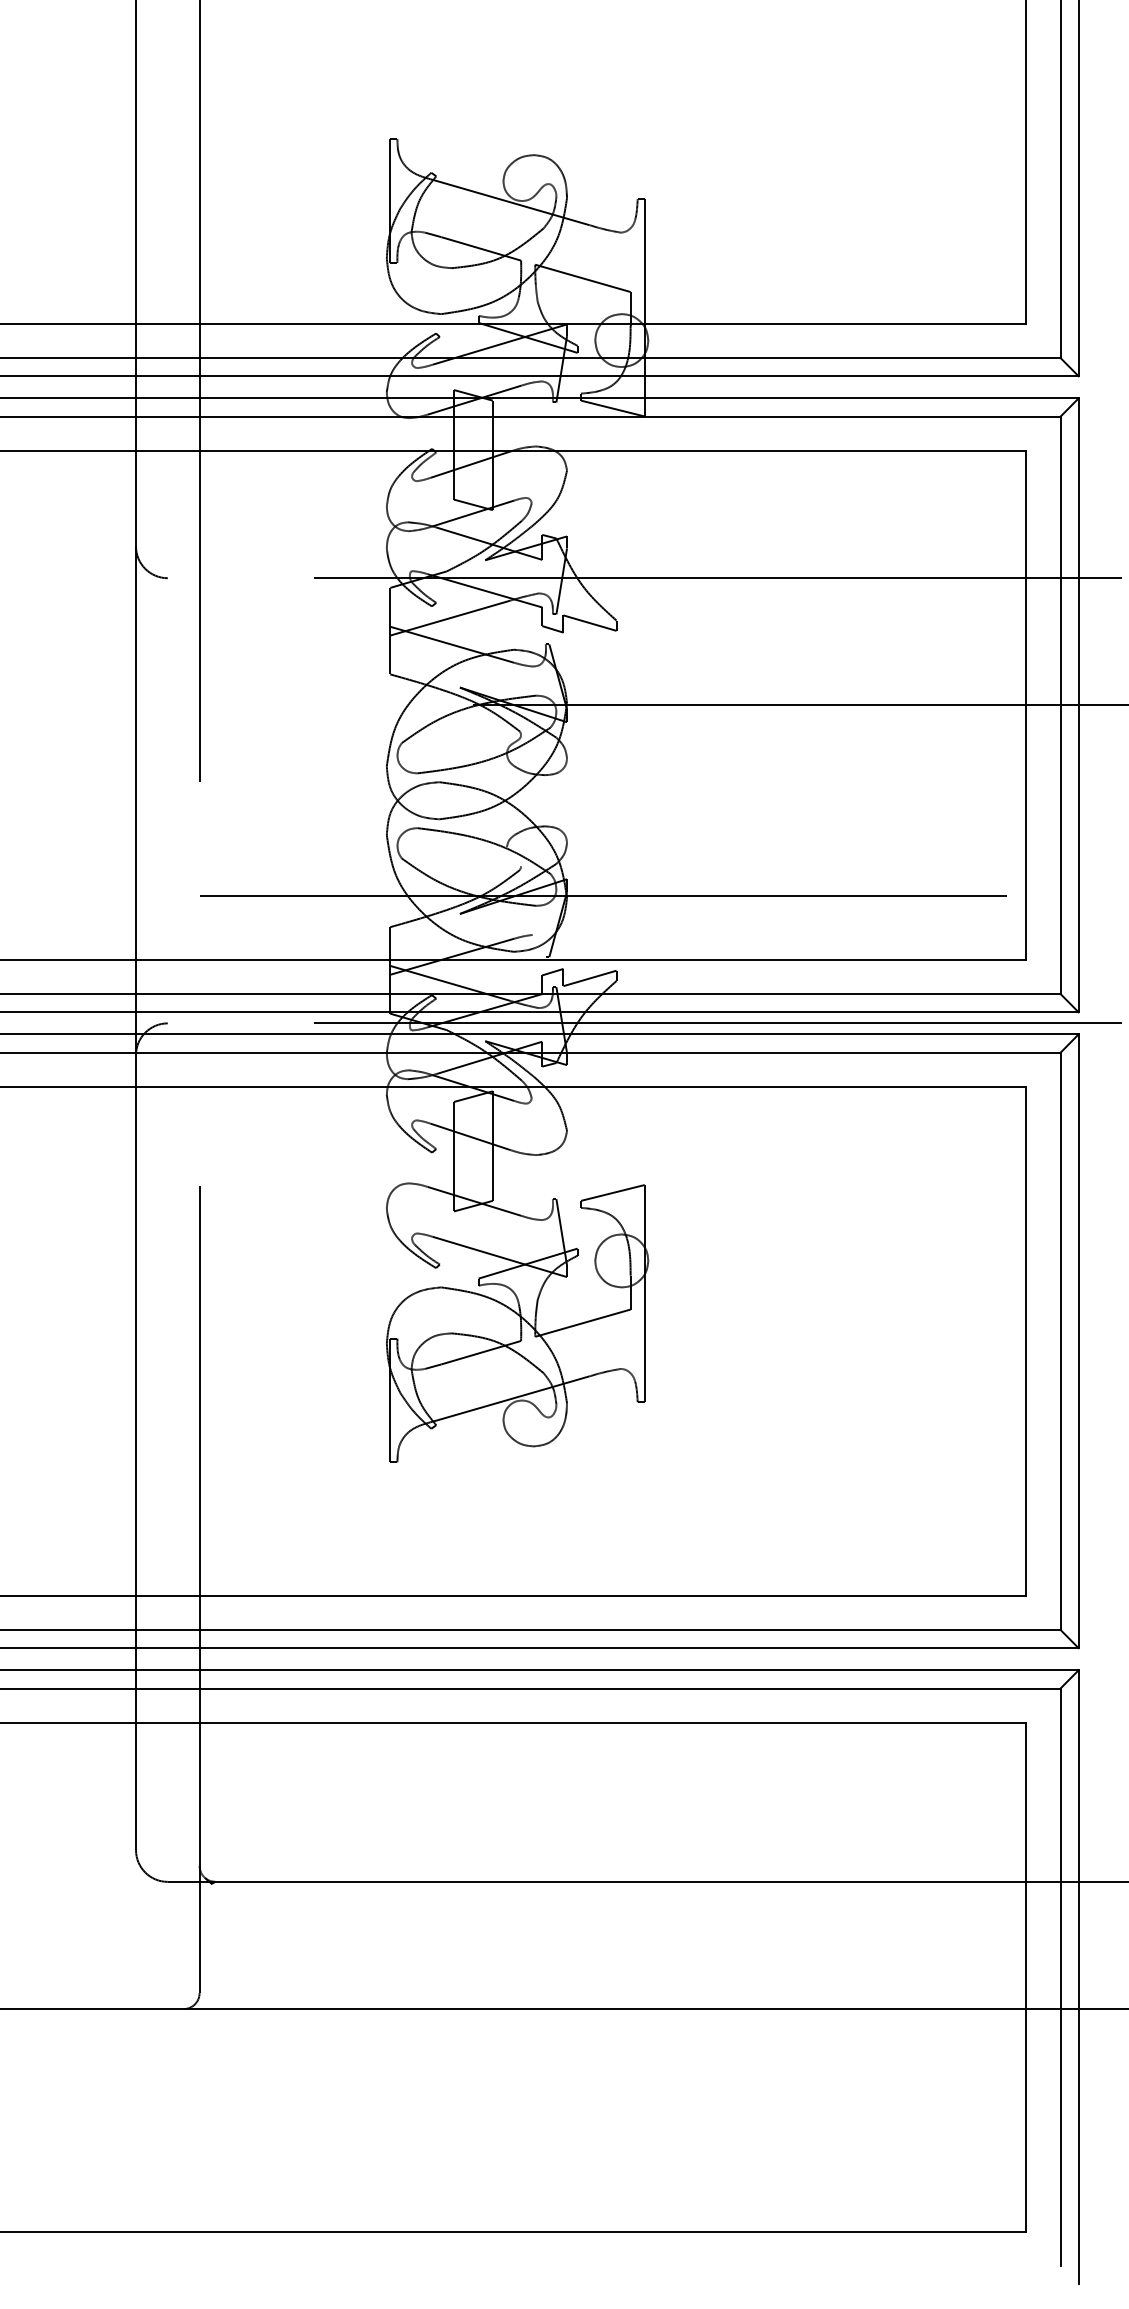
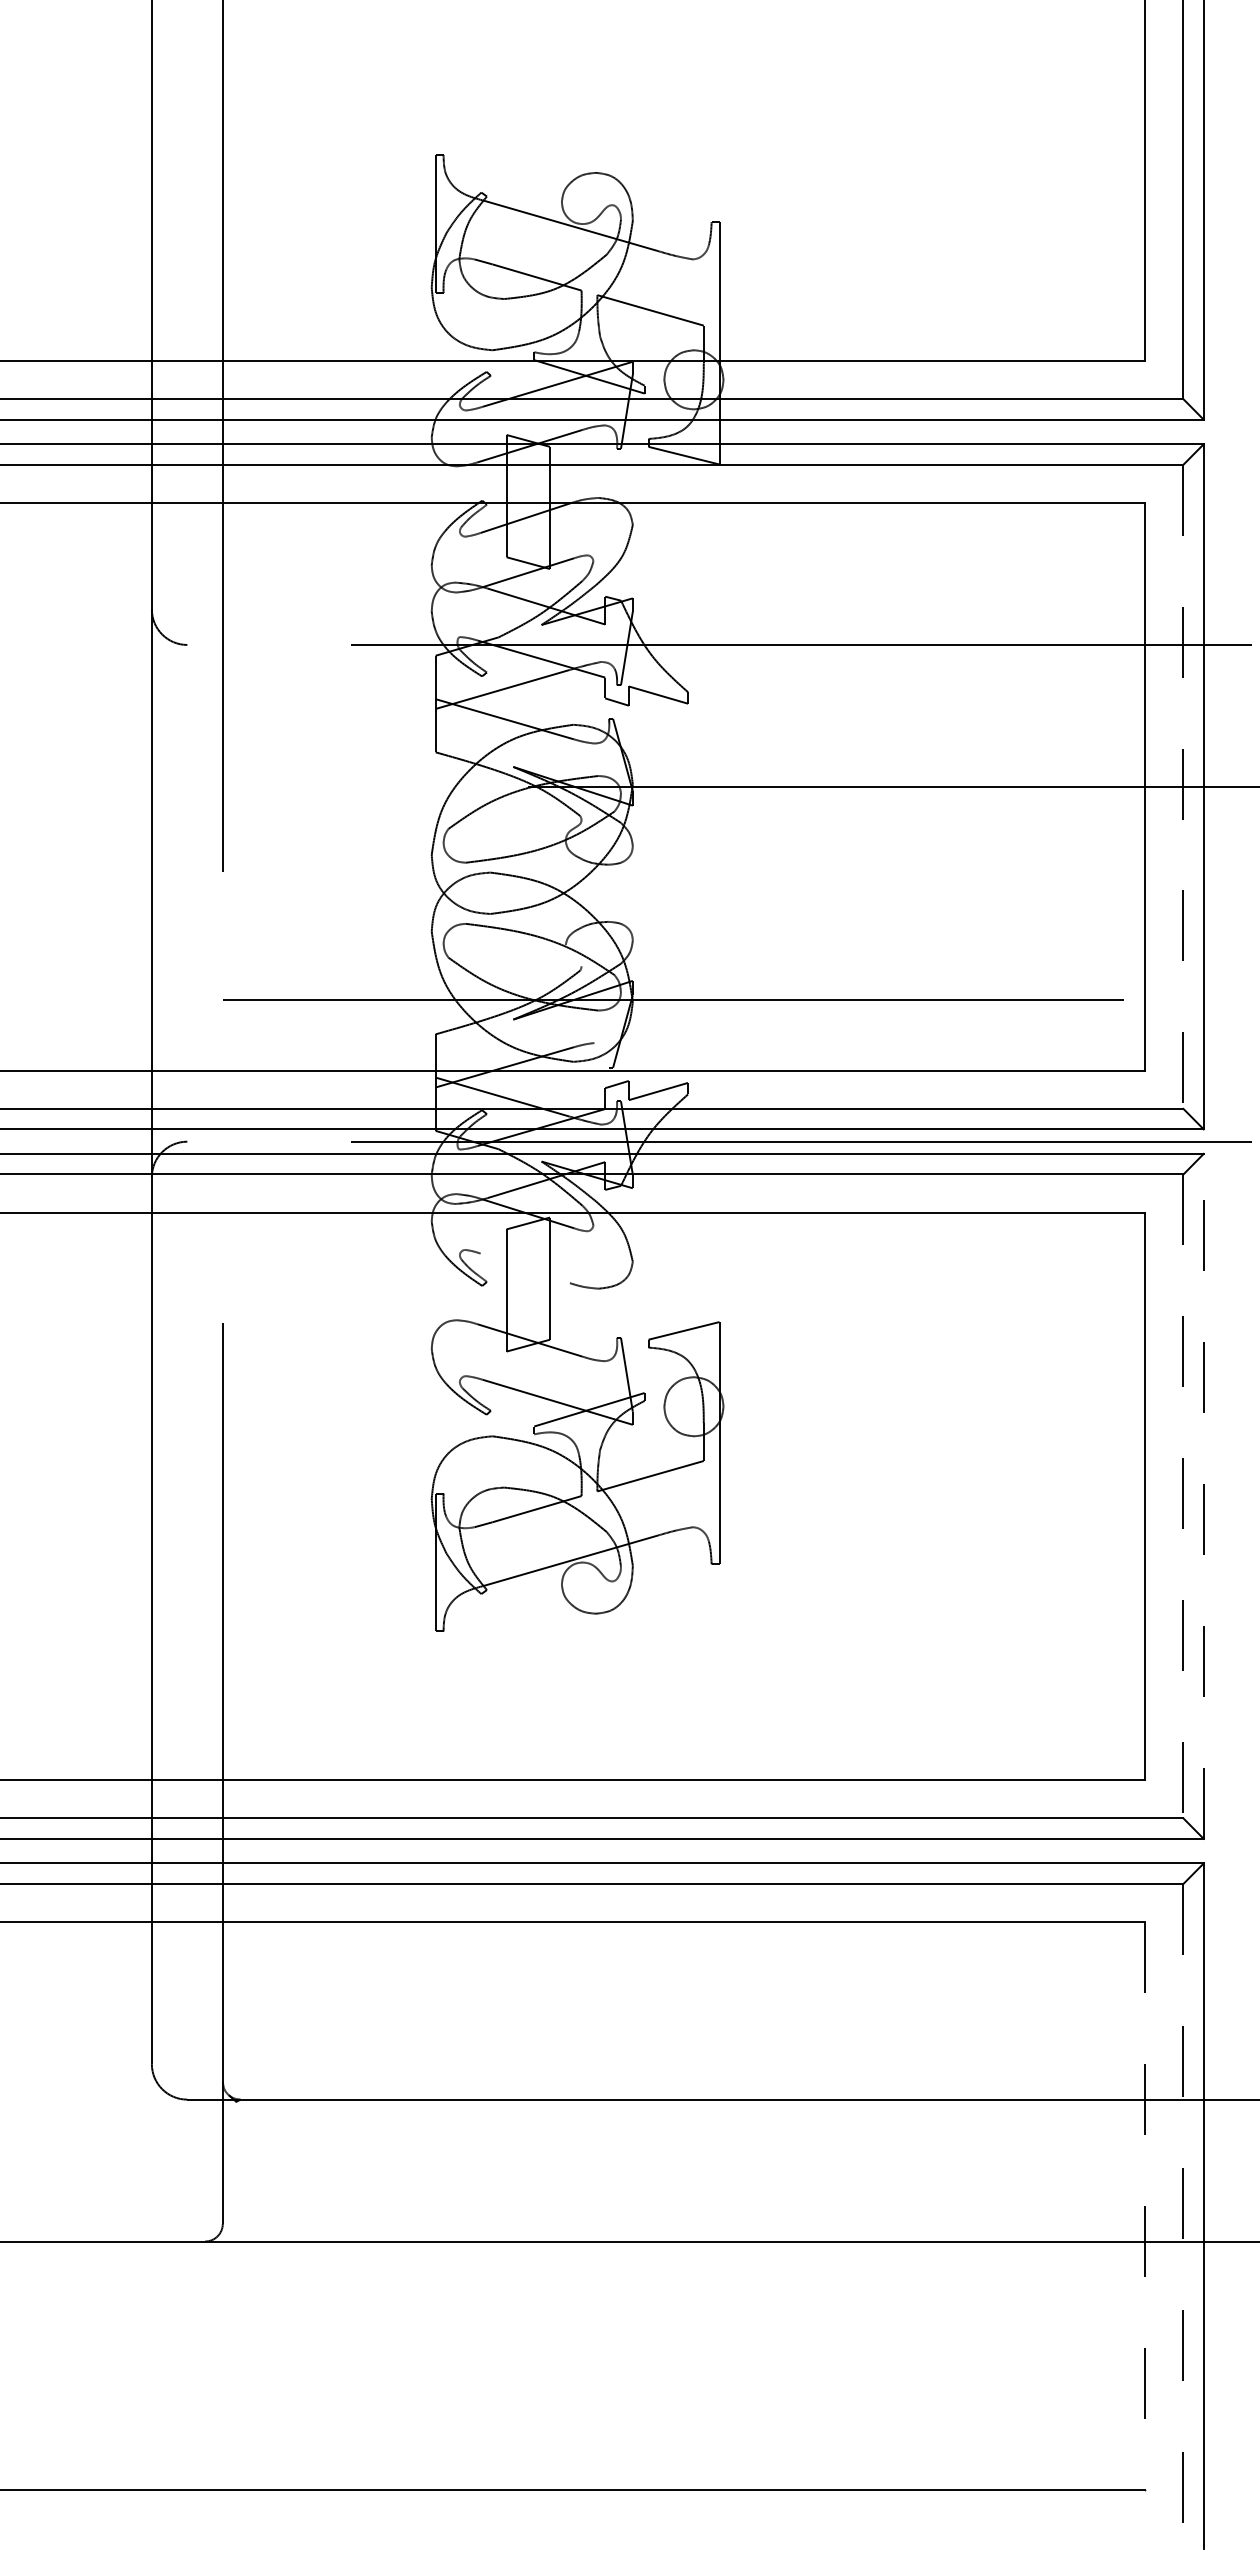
line: (1060, 705) -> (1183, 787), solid -> dashed
line: (469, 1137) -> (524, 1268), removed
line: (1078, 1340) -> (1203, 1495), solid -> dashed
line: (1060, 1341) -> (1183, 1496), solid -> dashed
line: (1026, 1976) -> (1145, 2205), solid -> dashed
line: (1060, 1977) -> (1183, 2206), solid -> dashed

